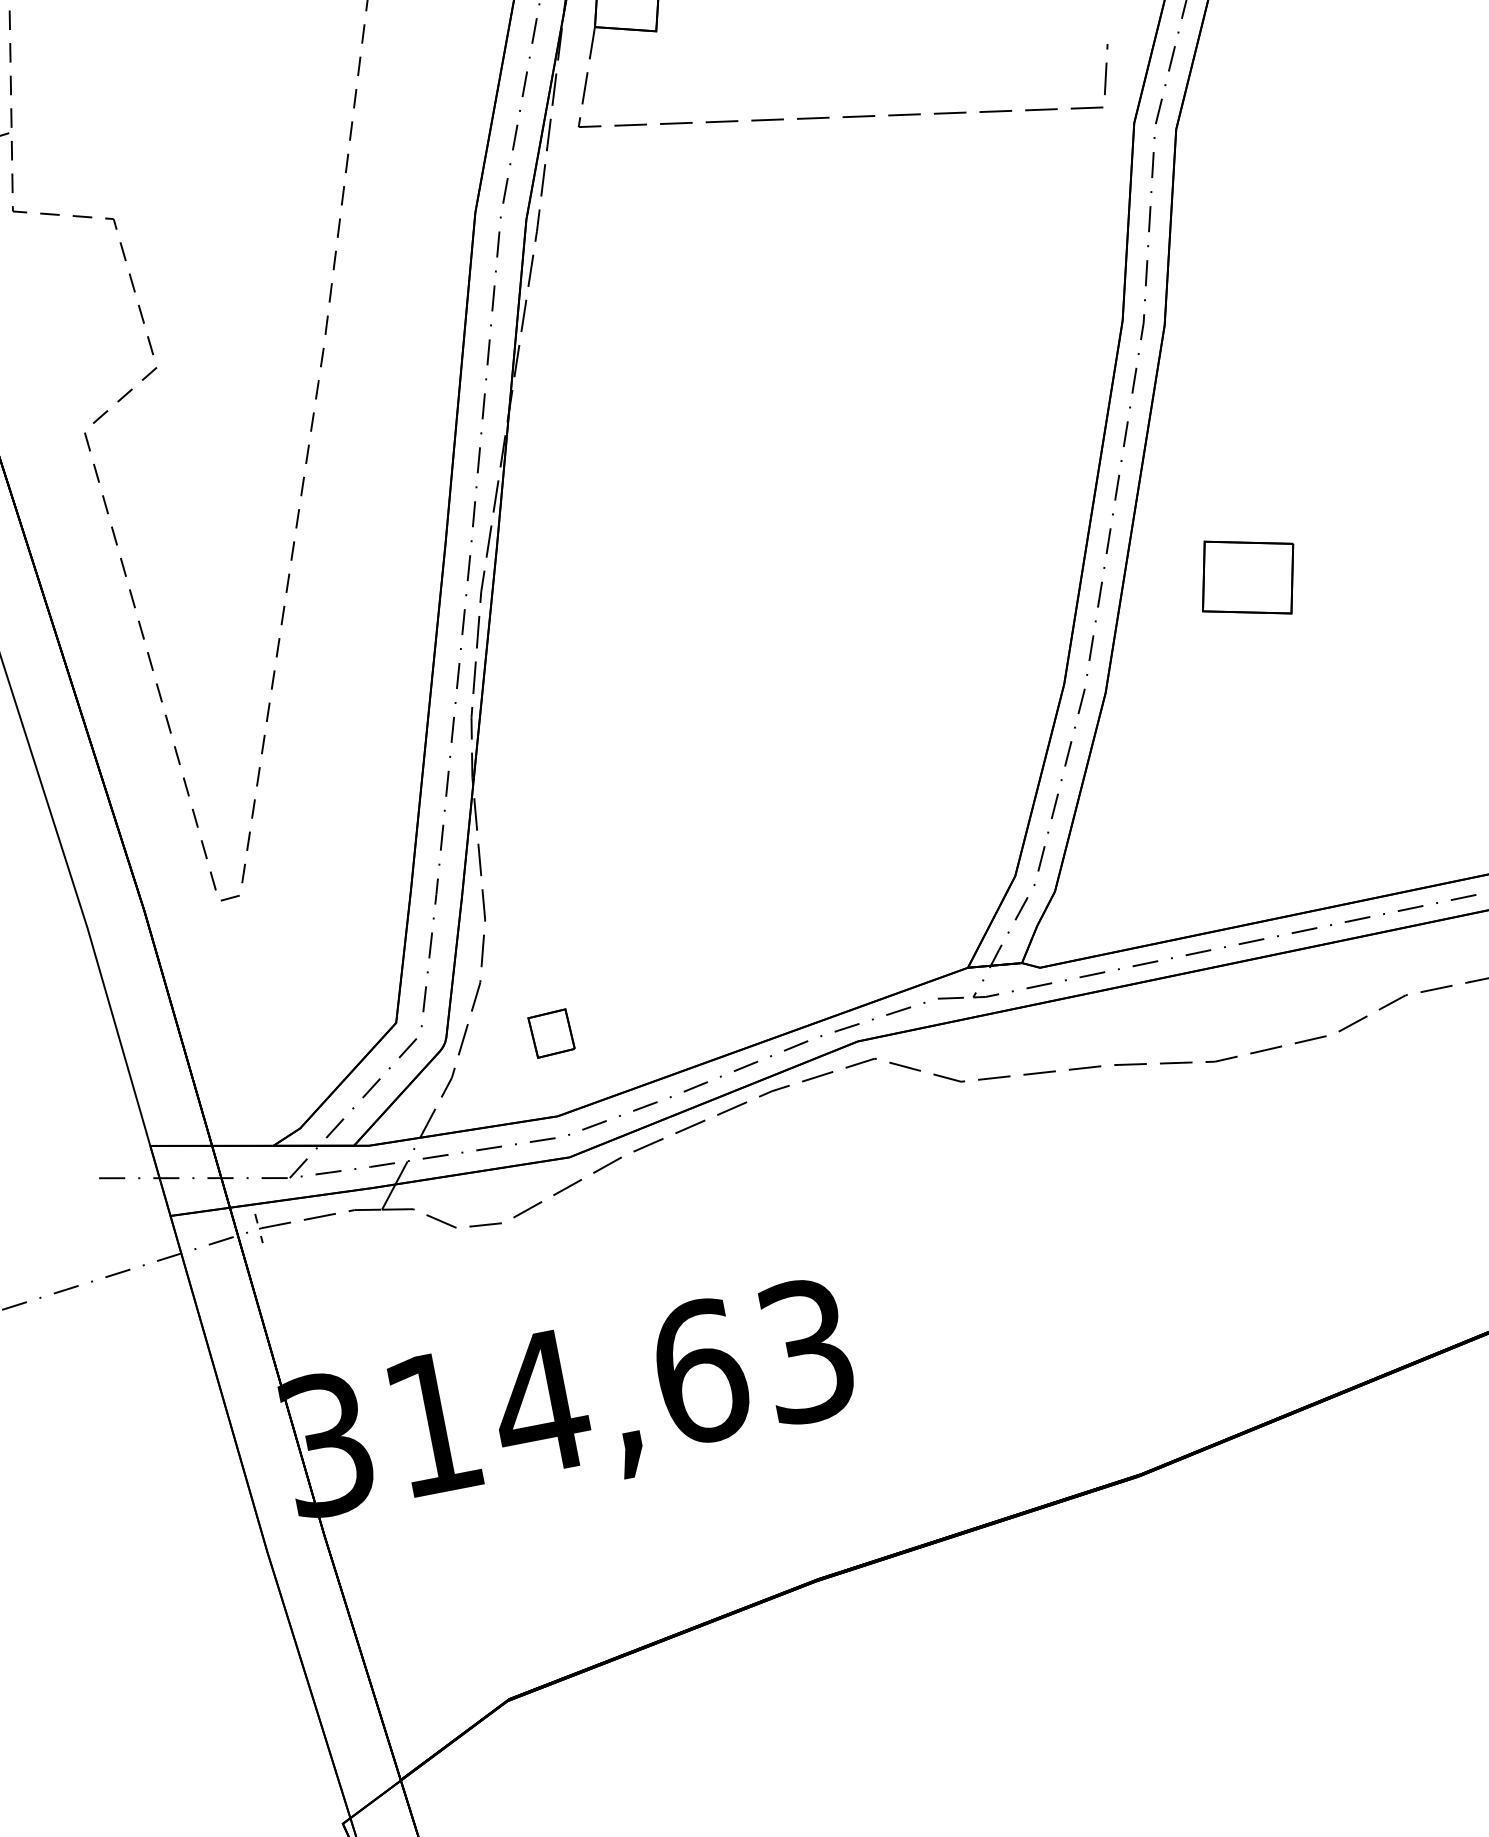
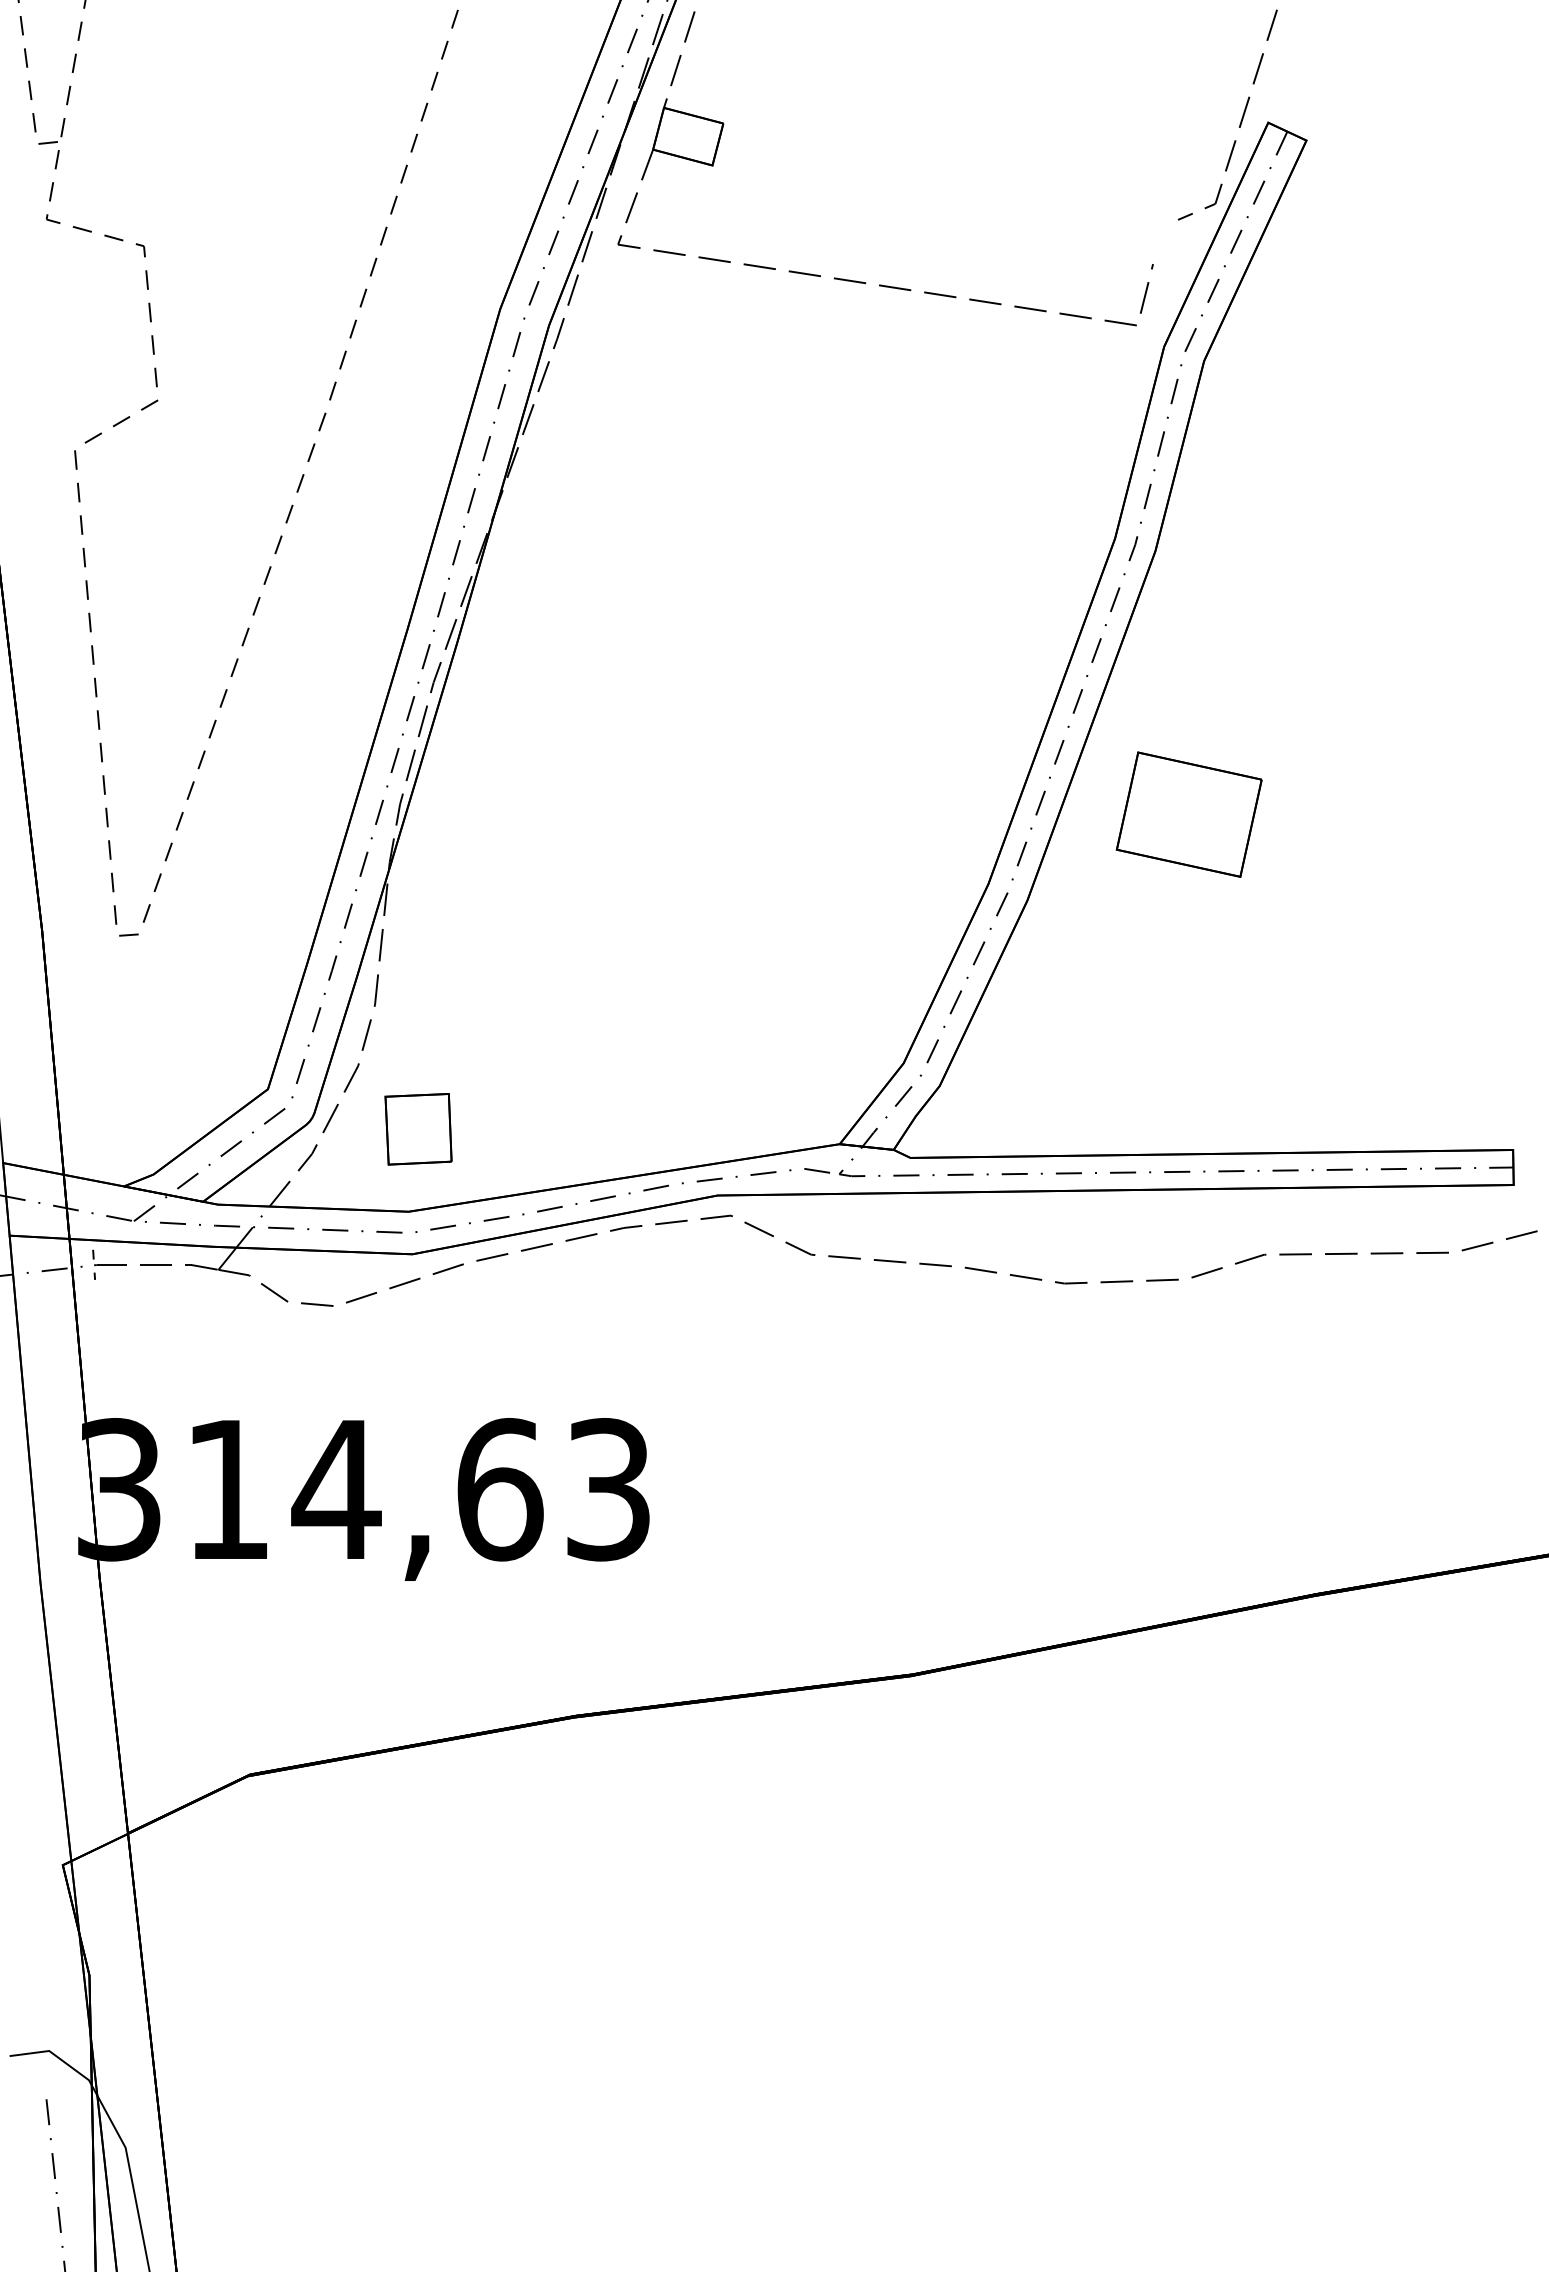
part: (1247, 577) -> (1188, 814), size x1.43
part: (551, 1033) -> (418, 1129), size x1.67

